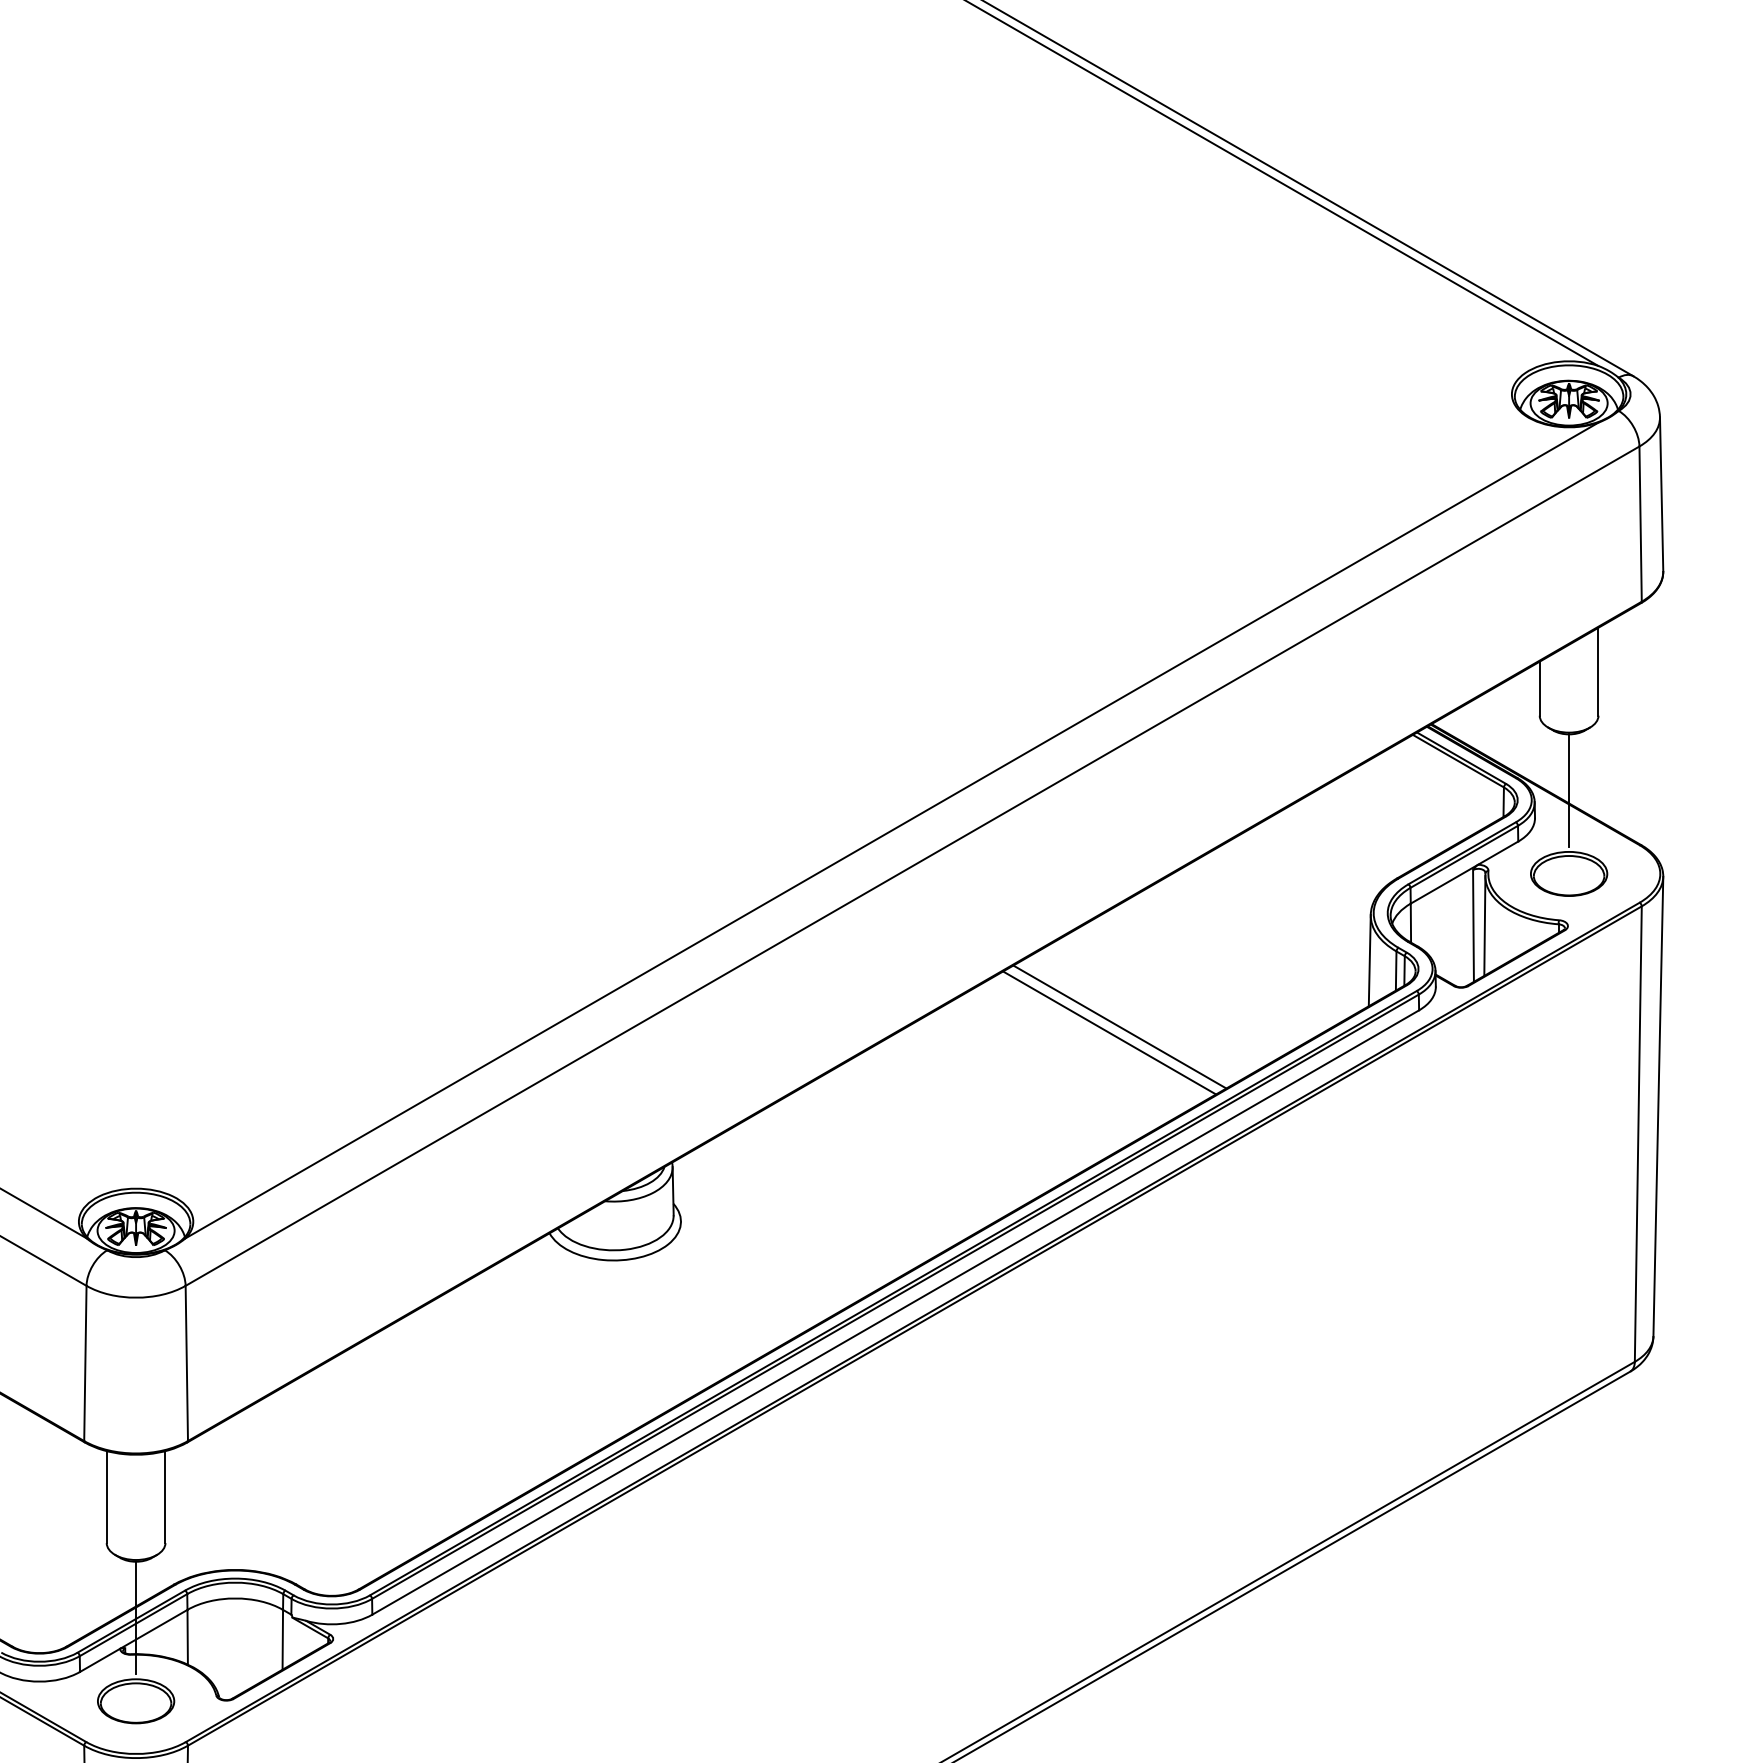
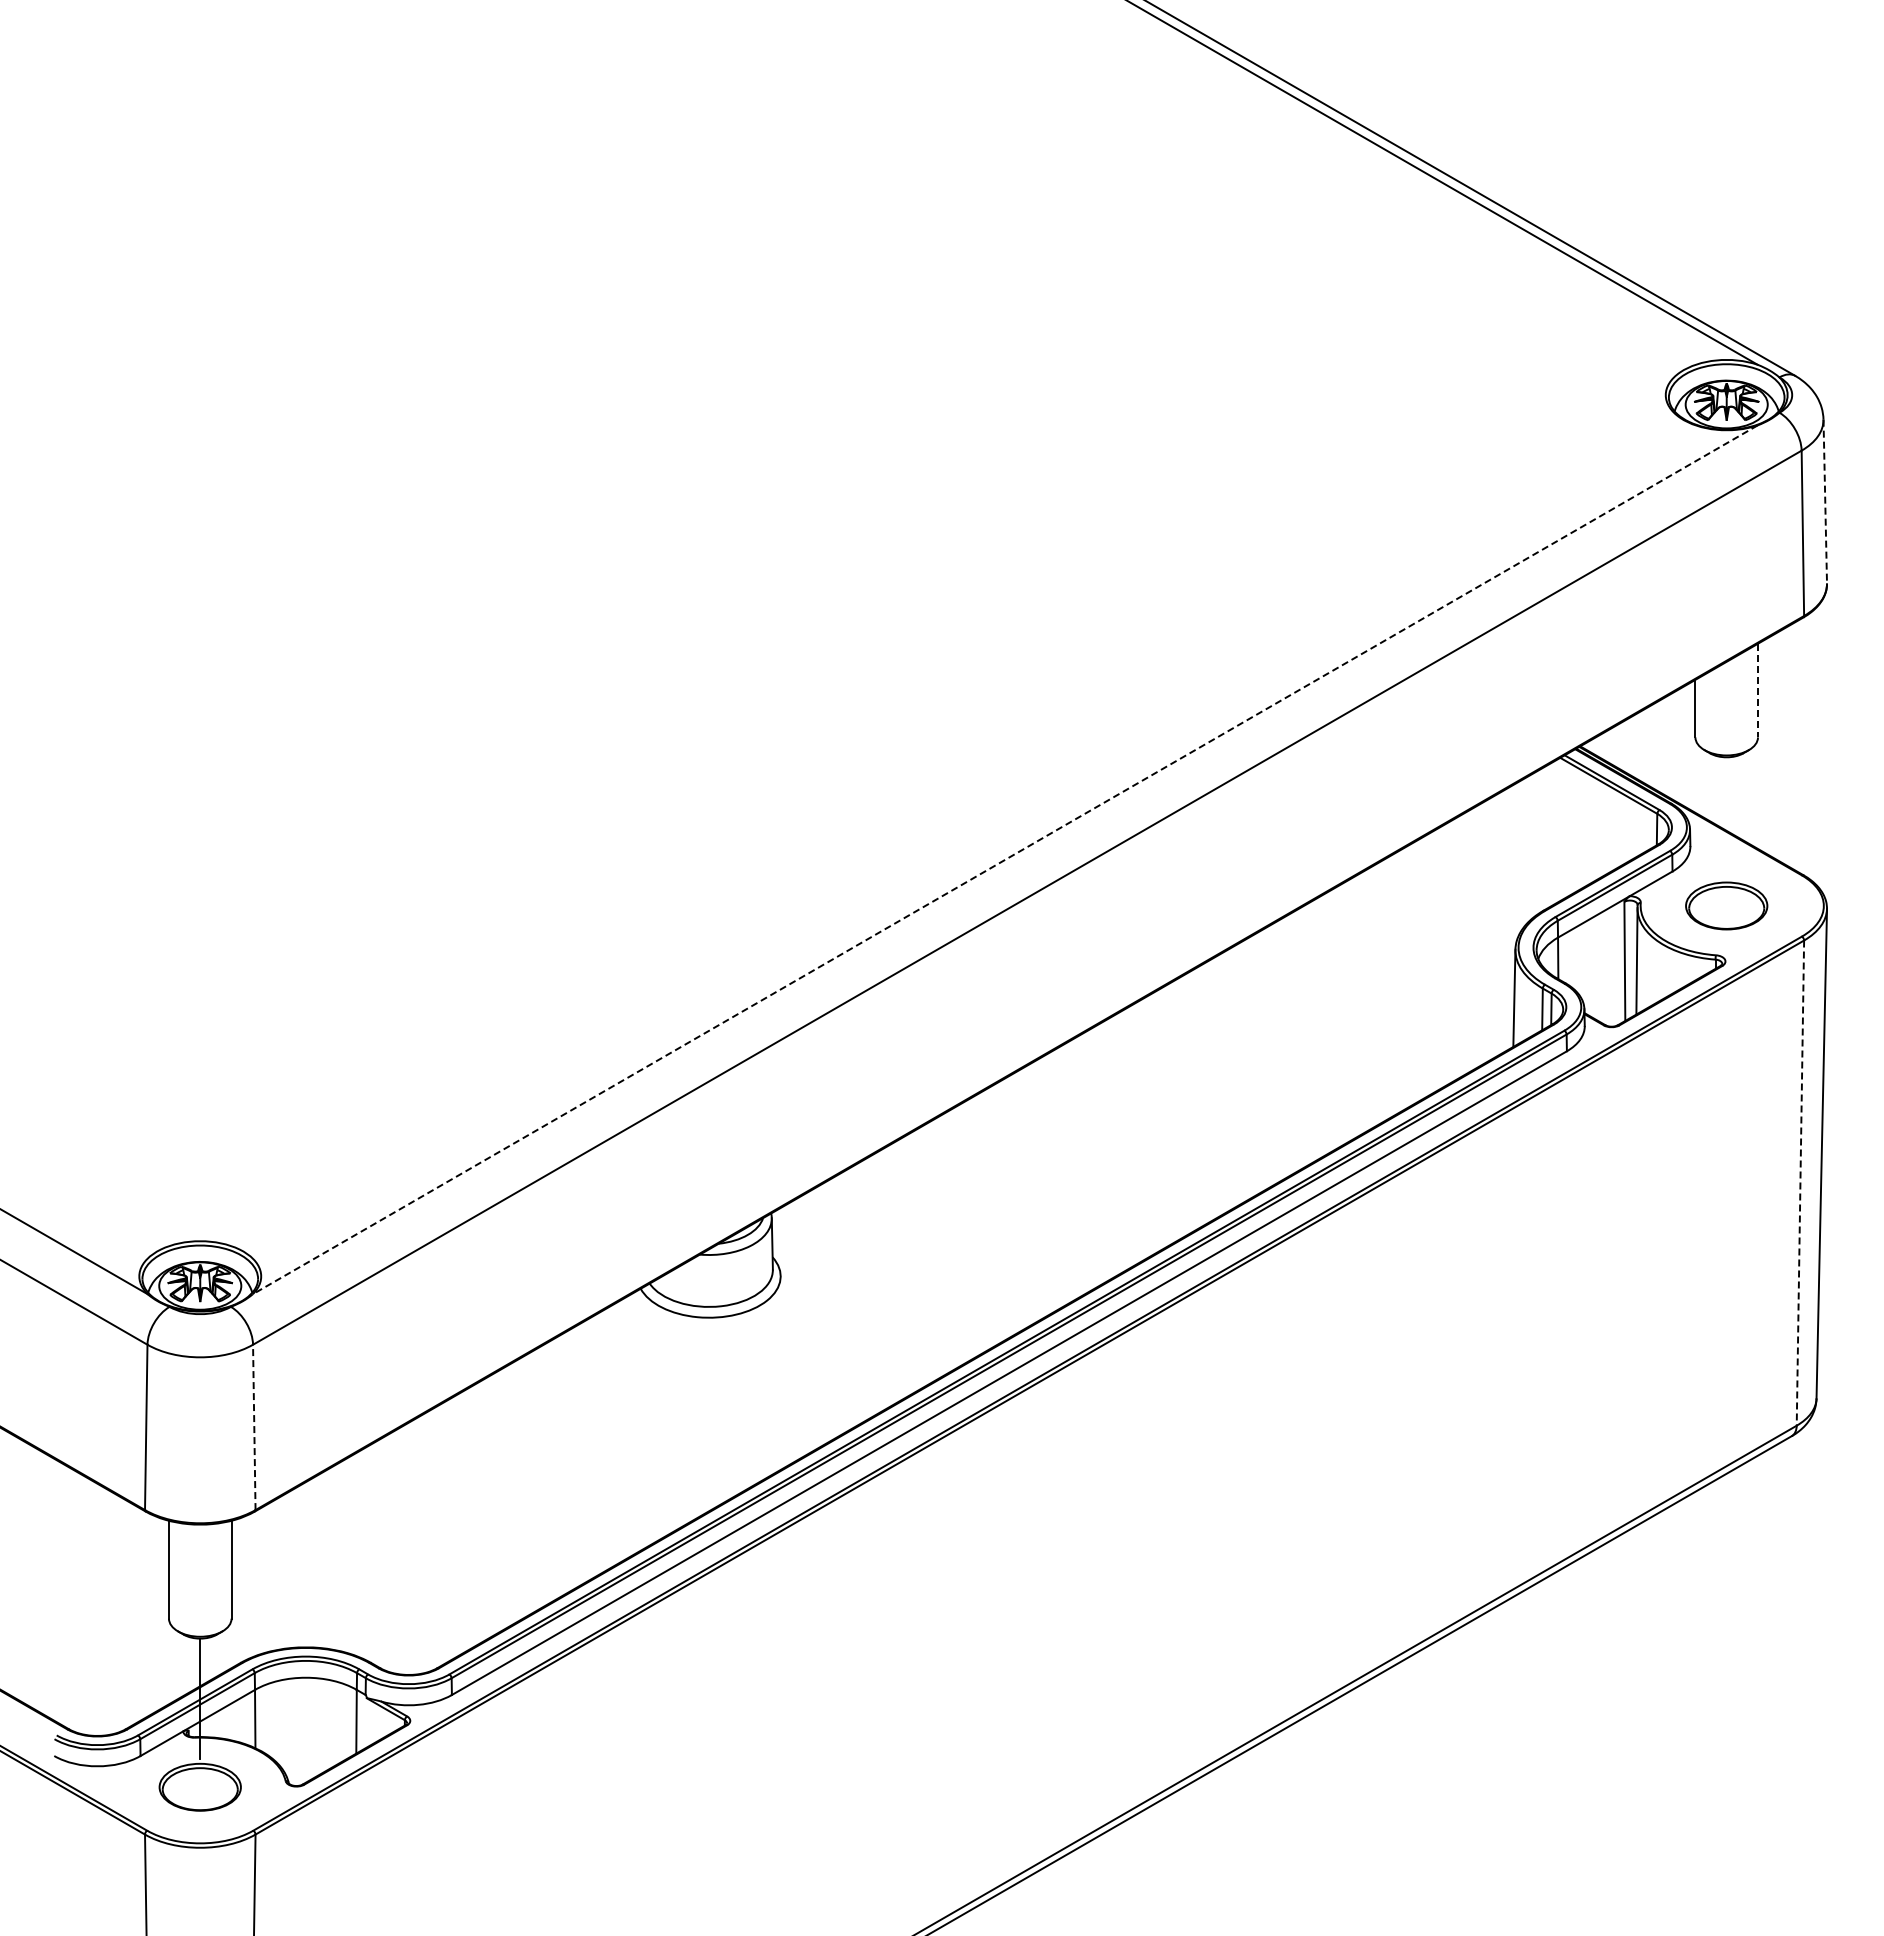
line: (1661, 494) -> (1825, 501), solid -> dashed
line: (1598, 671) -> (1758, 690), solid -> dashed
line: (1568, 790) -> (1726, 817), removed
line: (892, 830) -> (1005, 859), solid -> dashed
line: (1119, 1026) -> (1247, 1068), removed
line: (1108, 1032) -> (1236, 1074), removed
line: (1638, 1134) -> (1800, 1183), solid -> dashed
line: (187, 1363) -> (254, 1427), solid -> dashed

